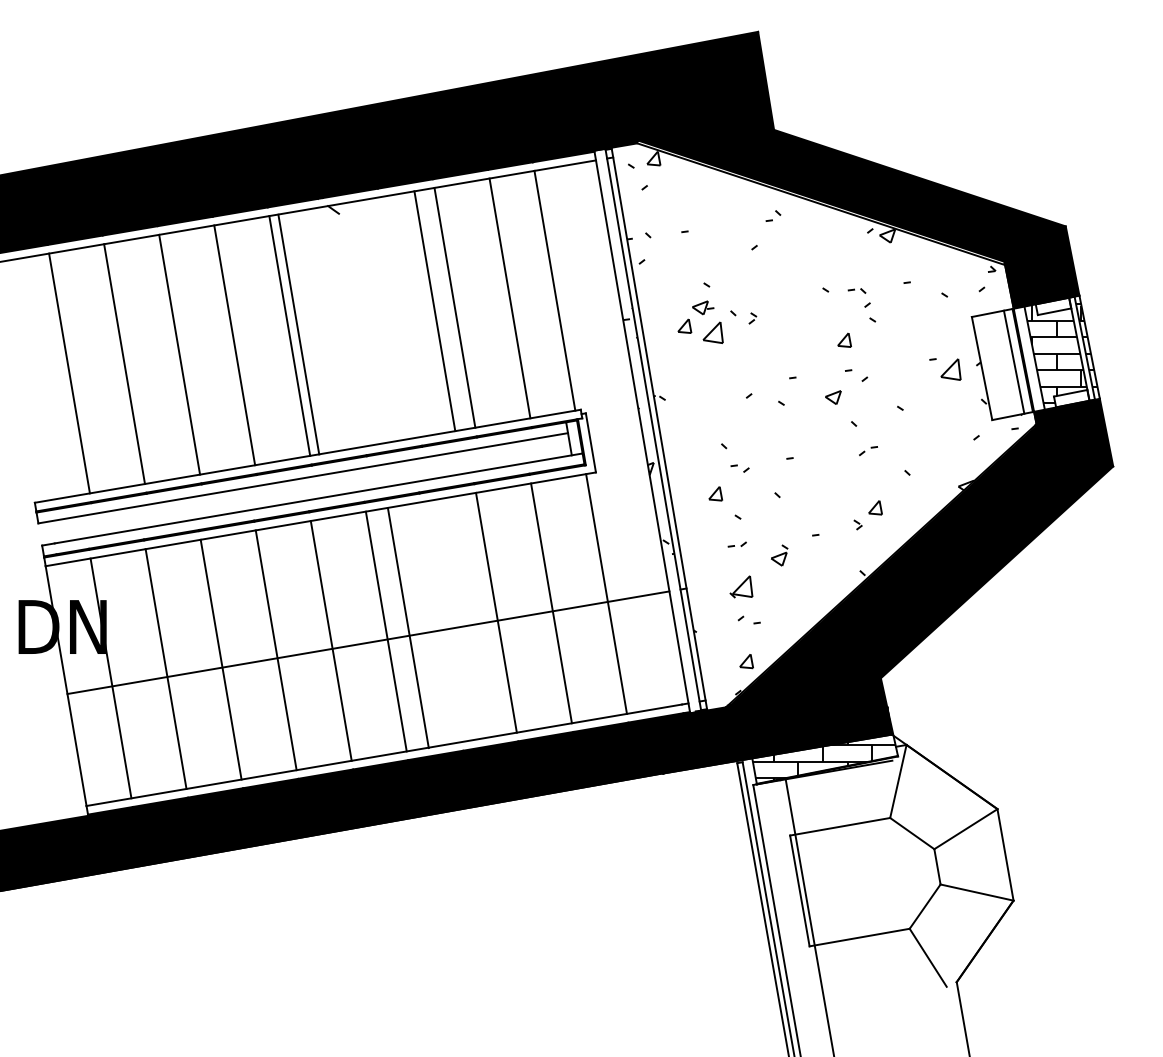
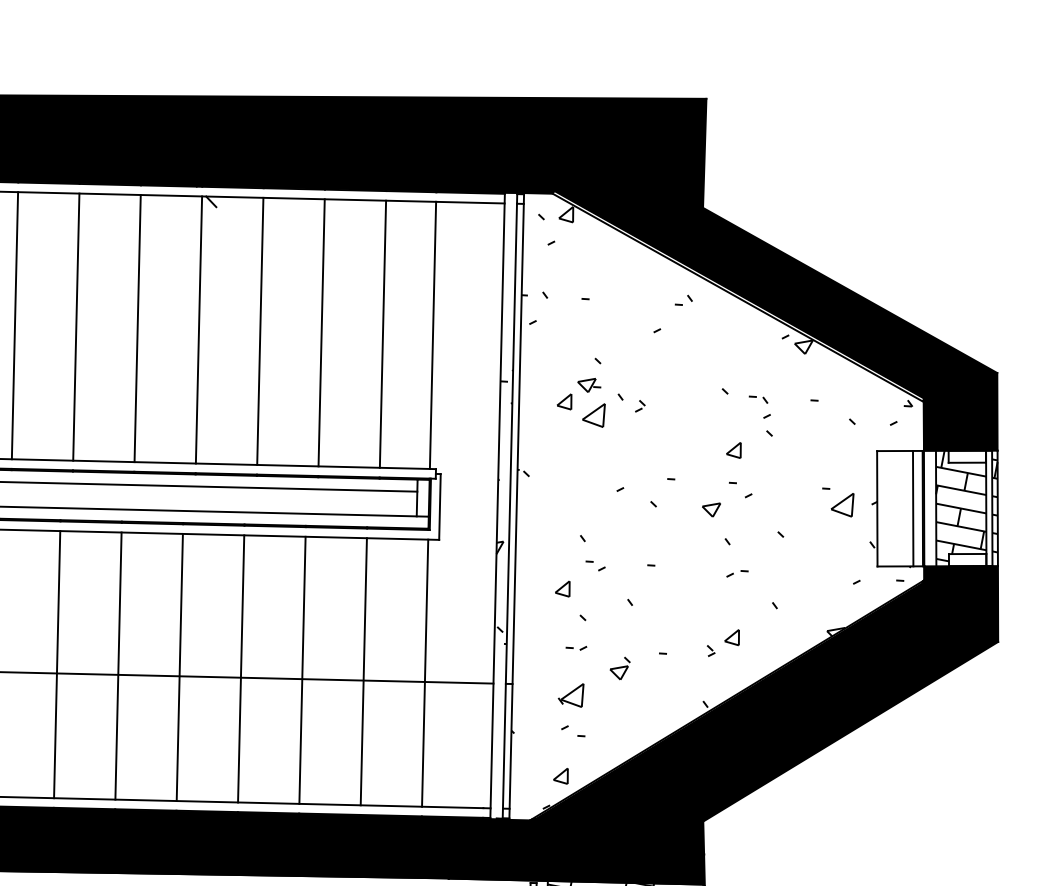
line: (434, 311) -> (259, 331), moved
line: (298, 334) -> (198, 329), moved
line: (407, 628) -> (240, 669), moved

